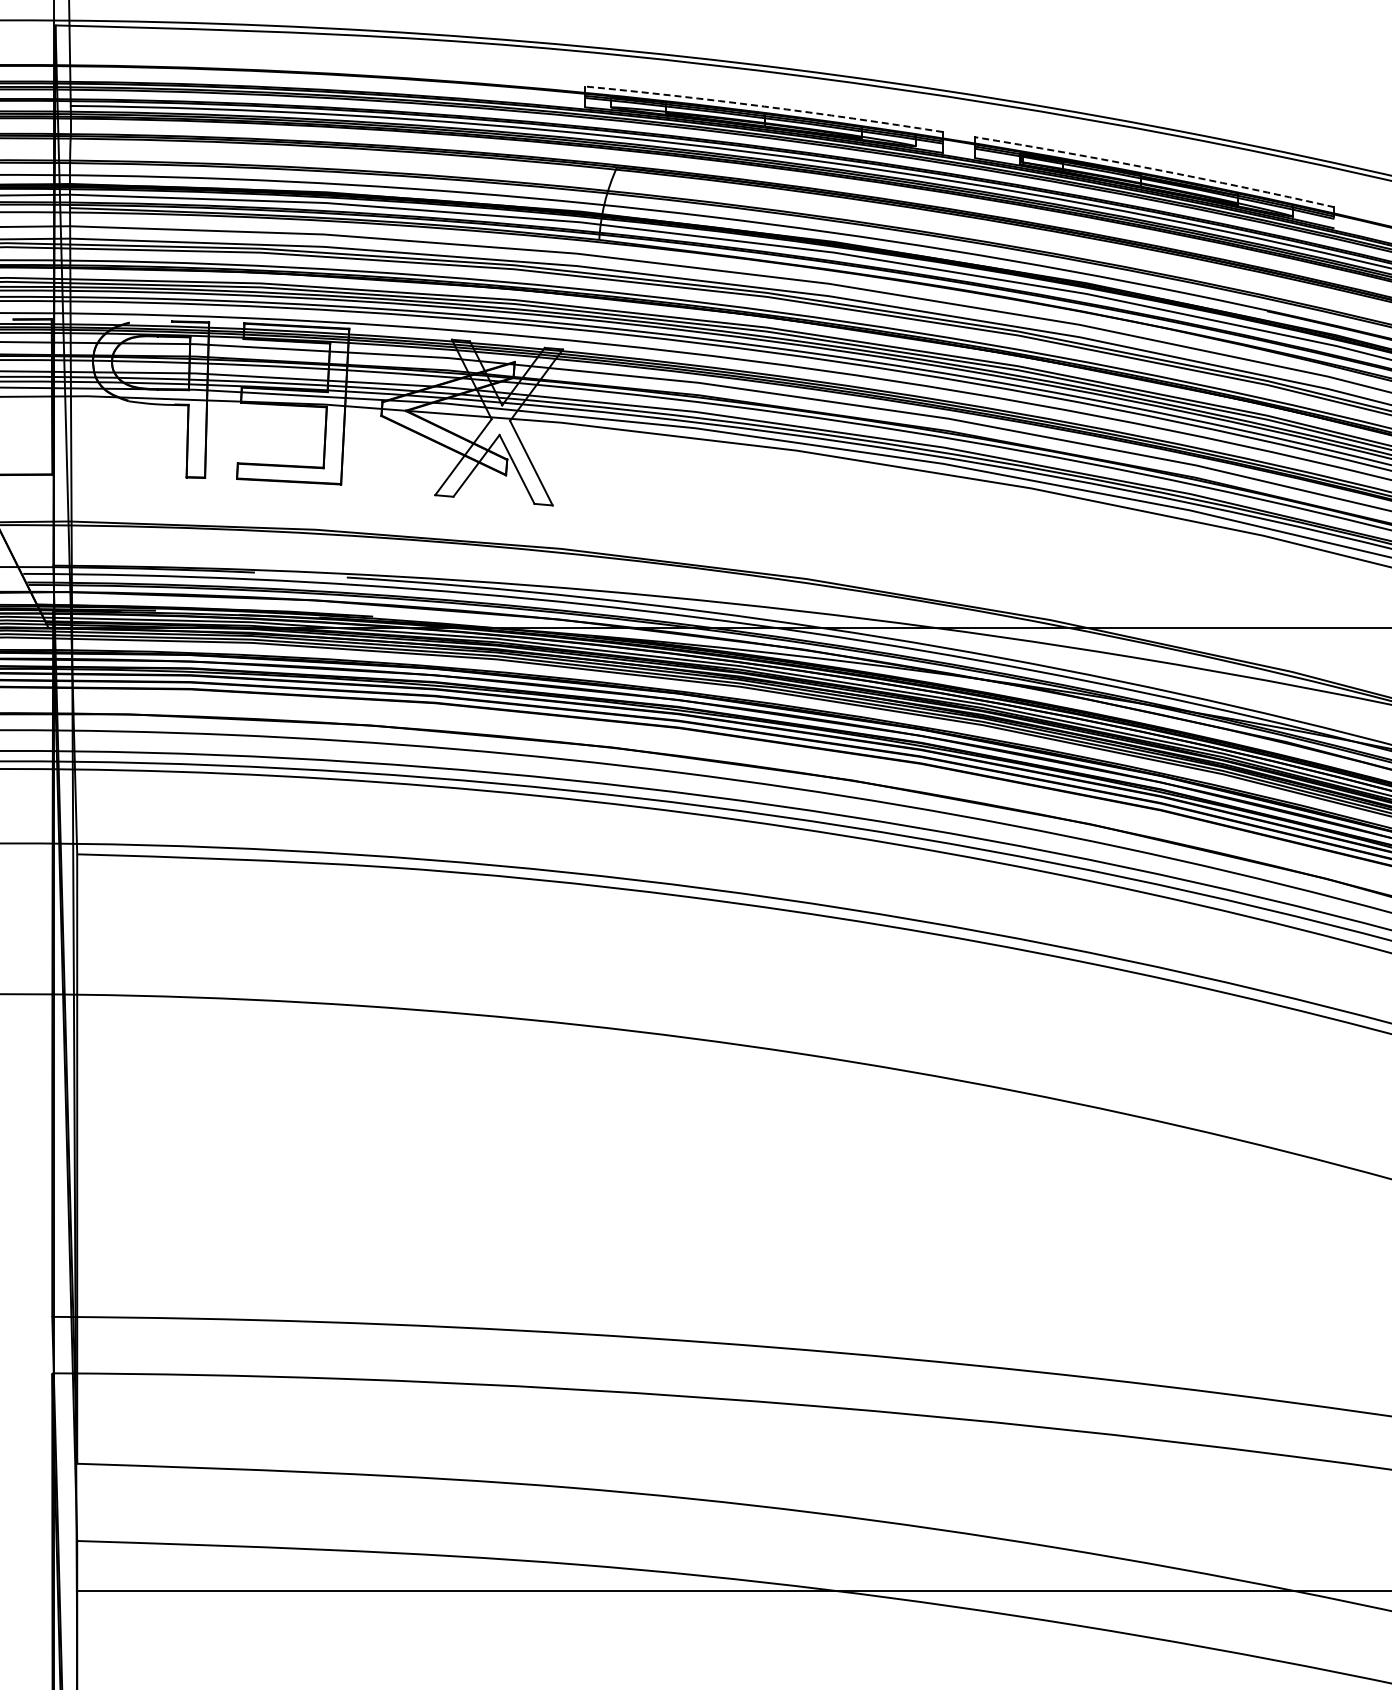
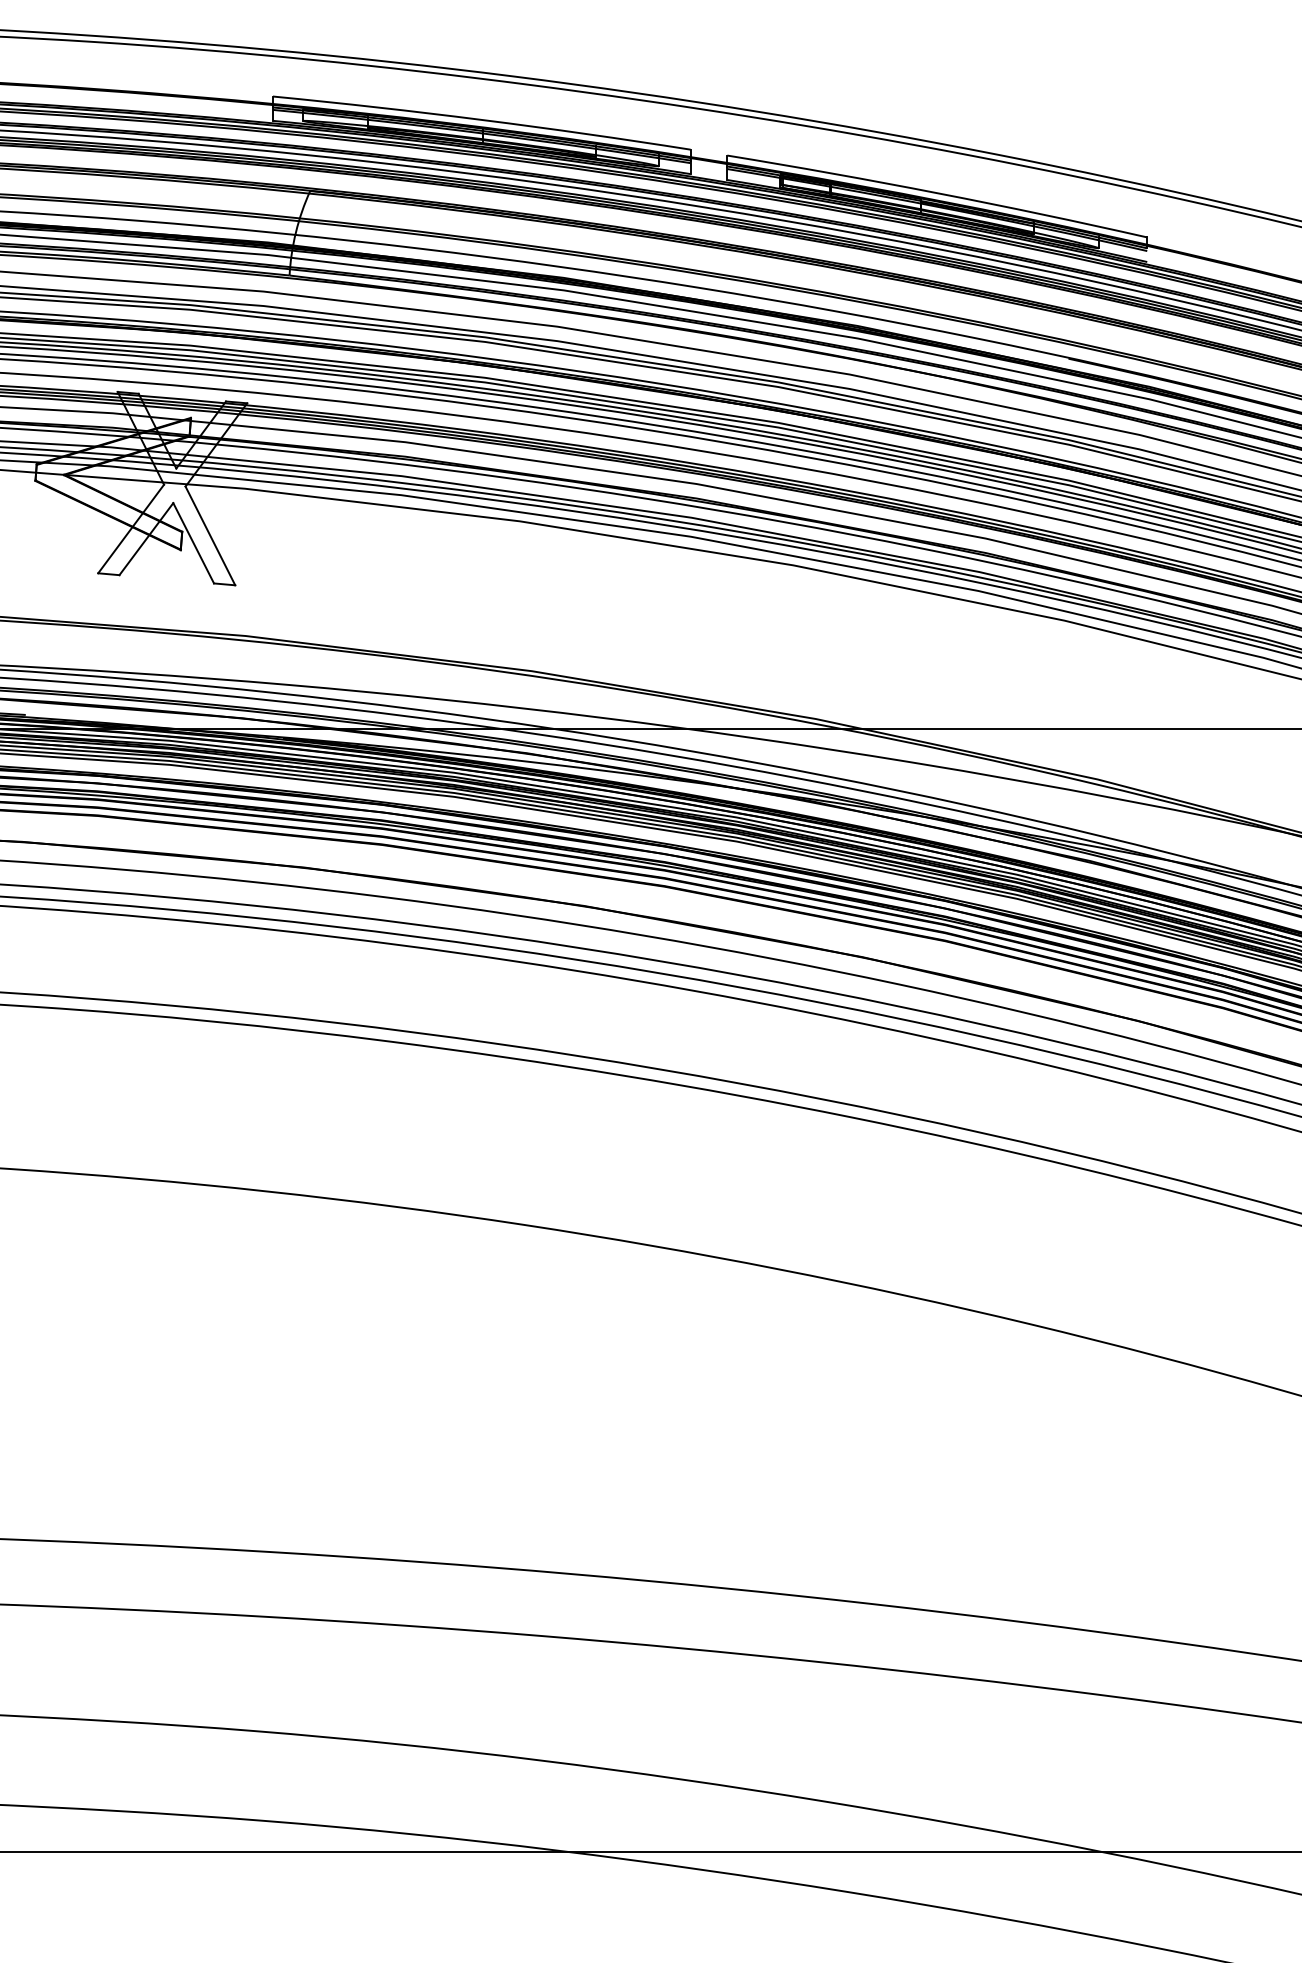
arc: (764, 106) -> (482, 119), dashed -> solid
arc: (1155, 169) -> (938, 193), dashed -> solid

